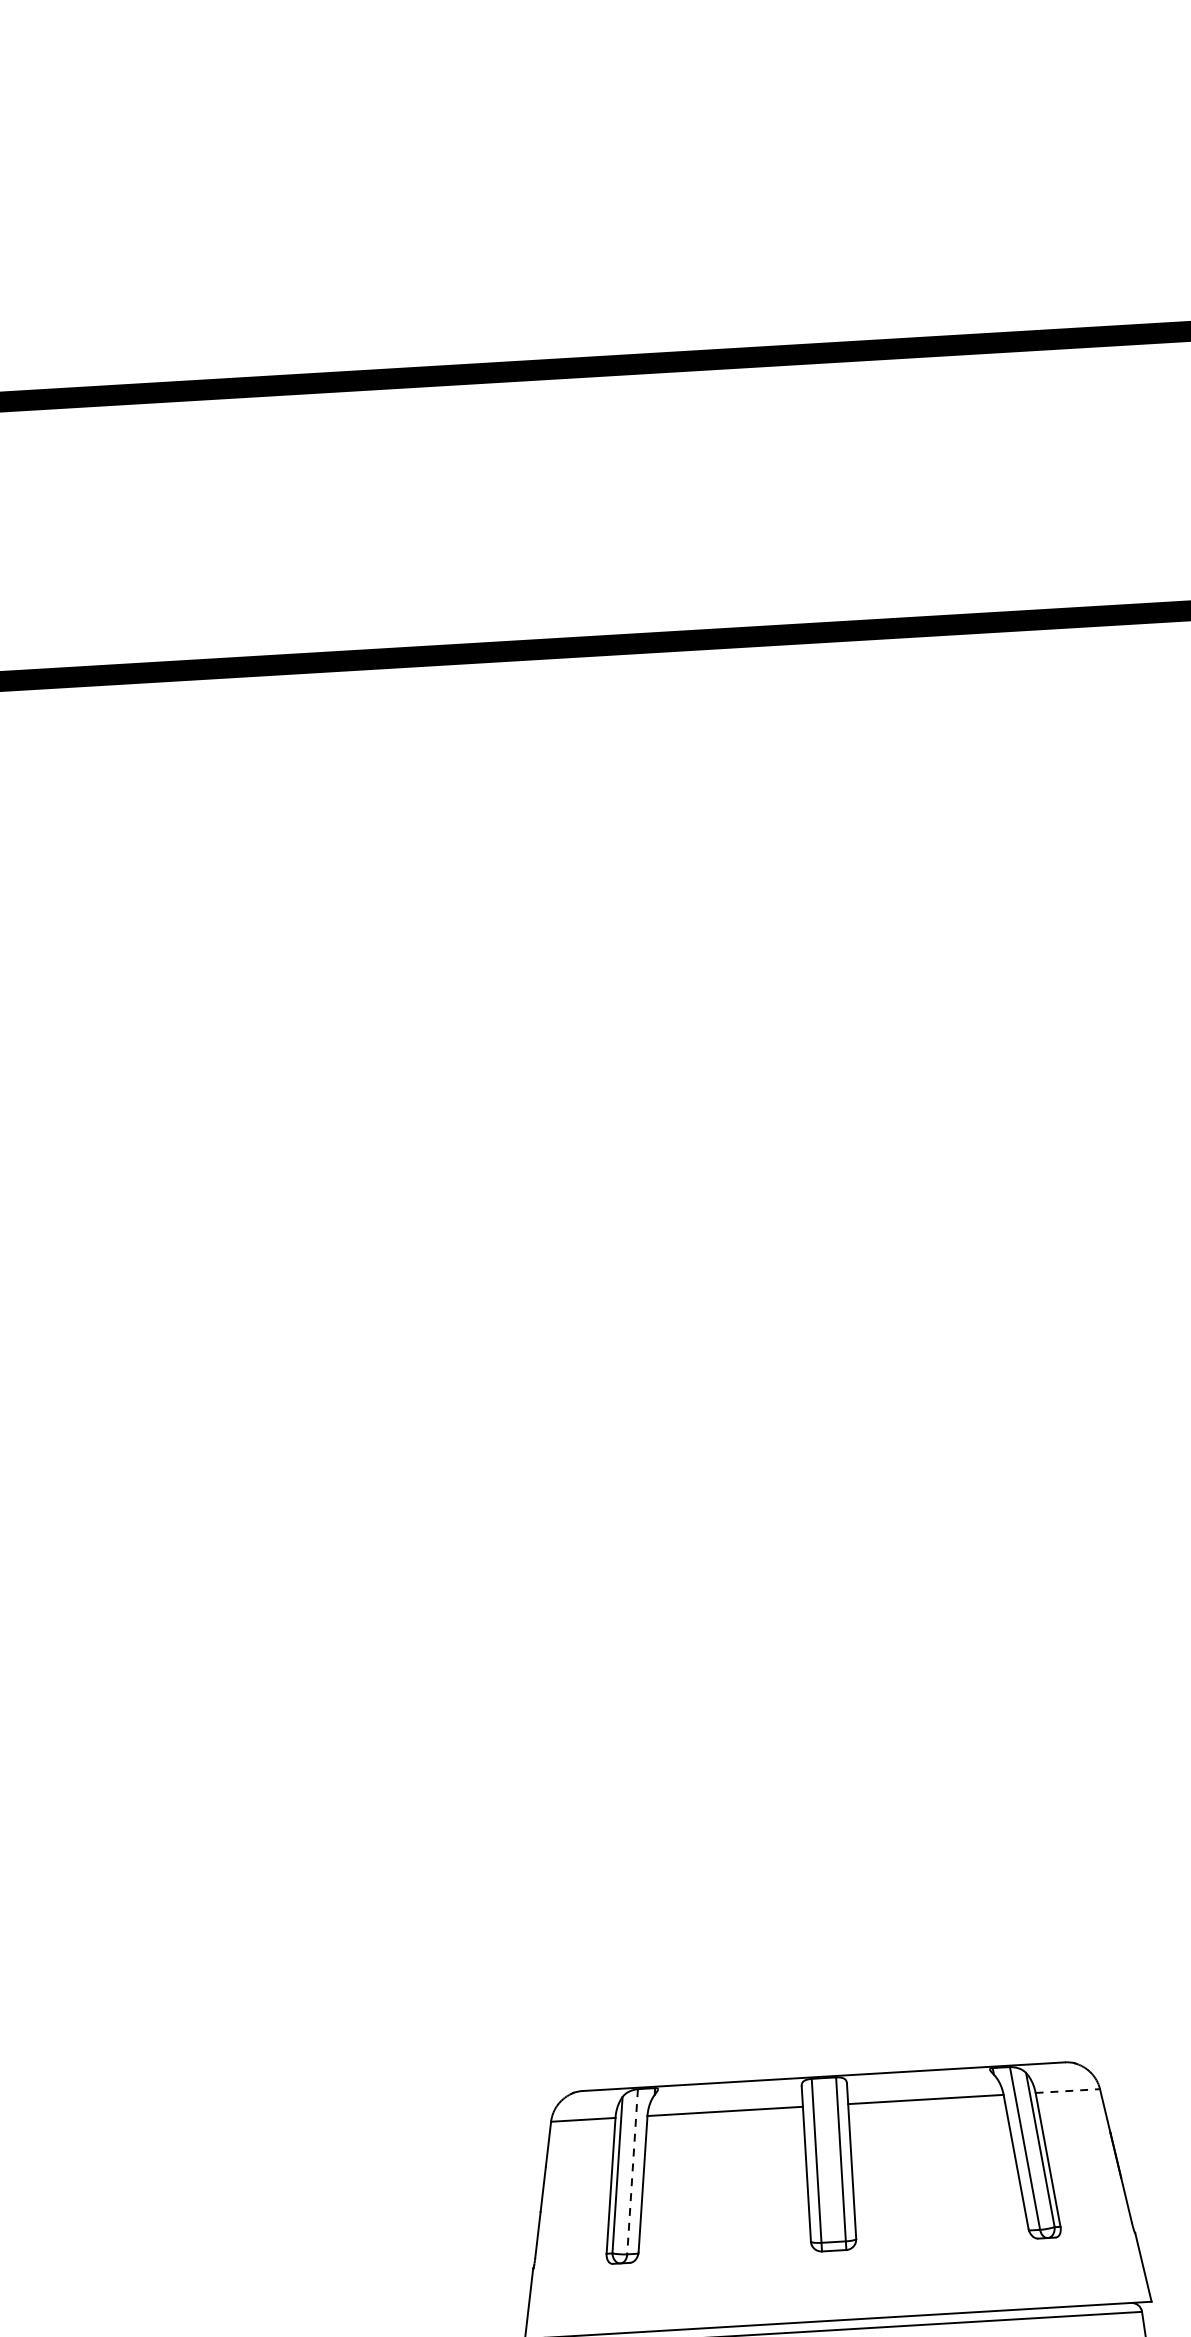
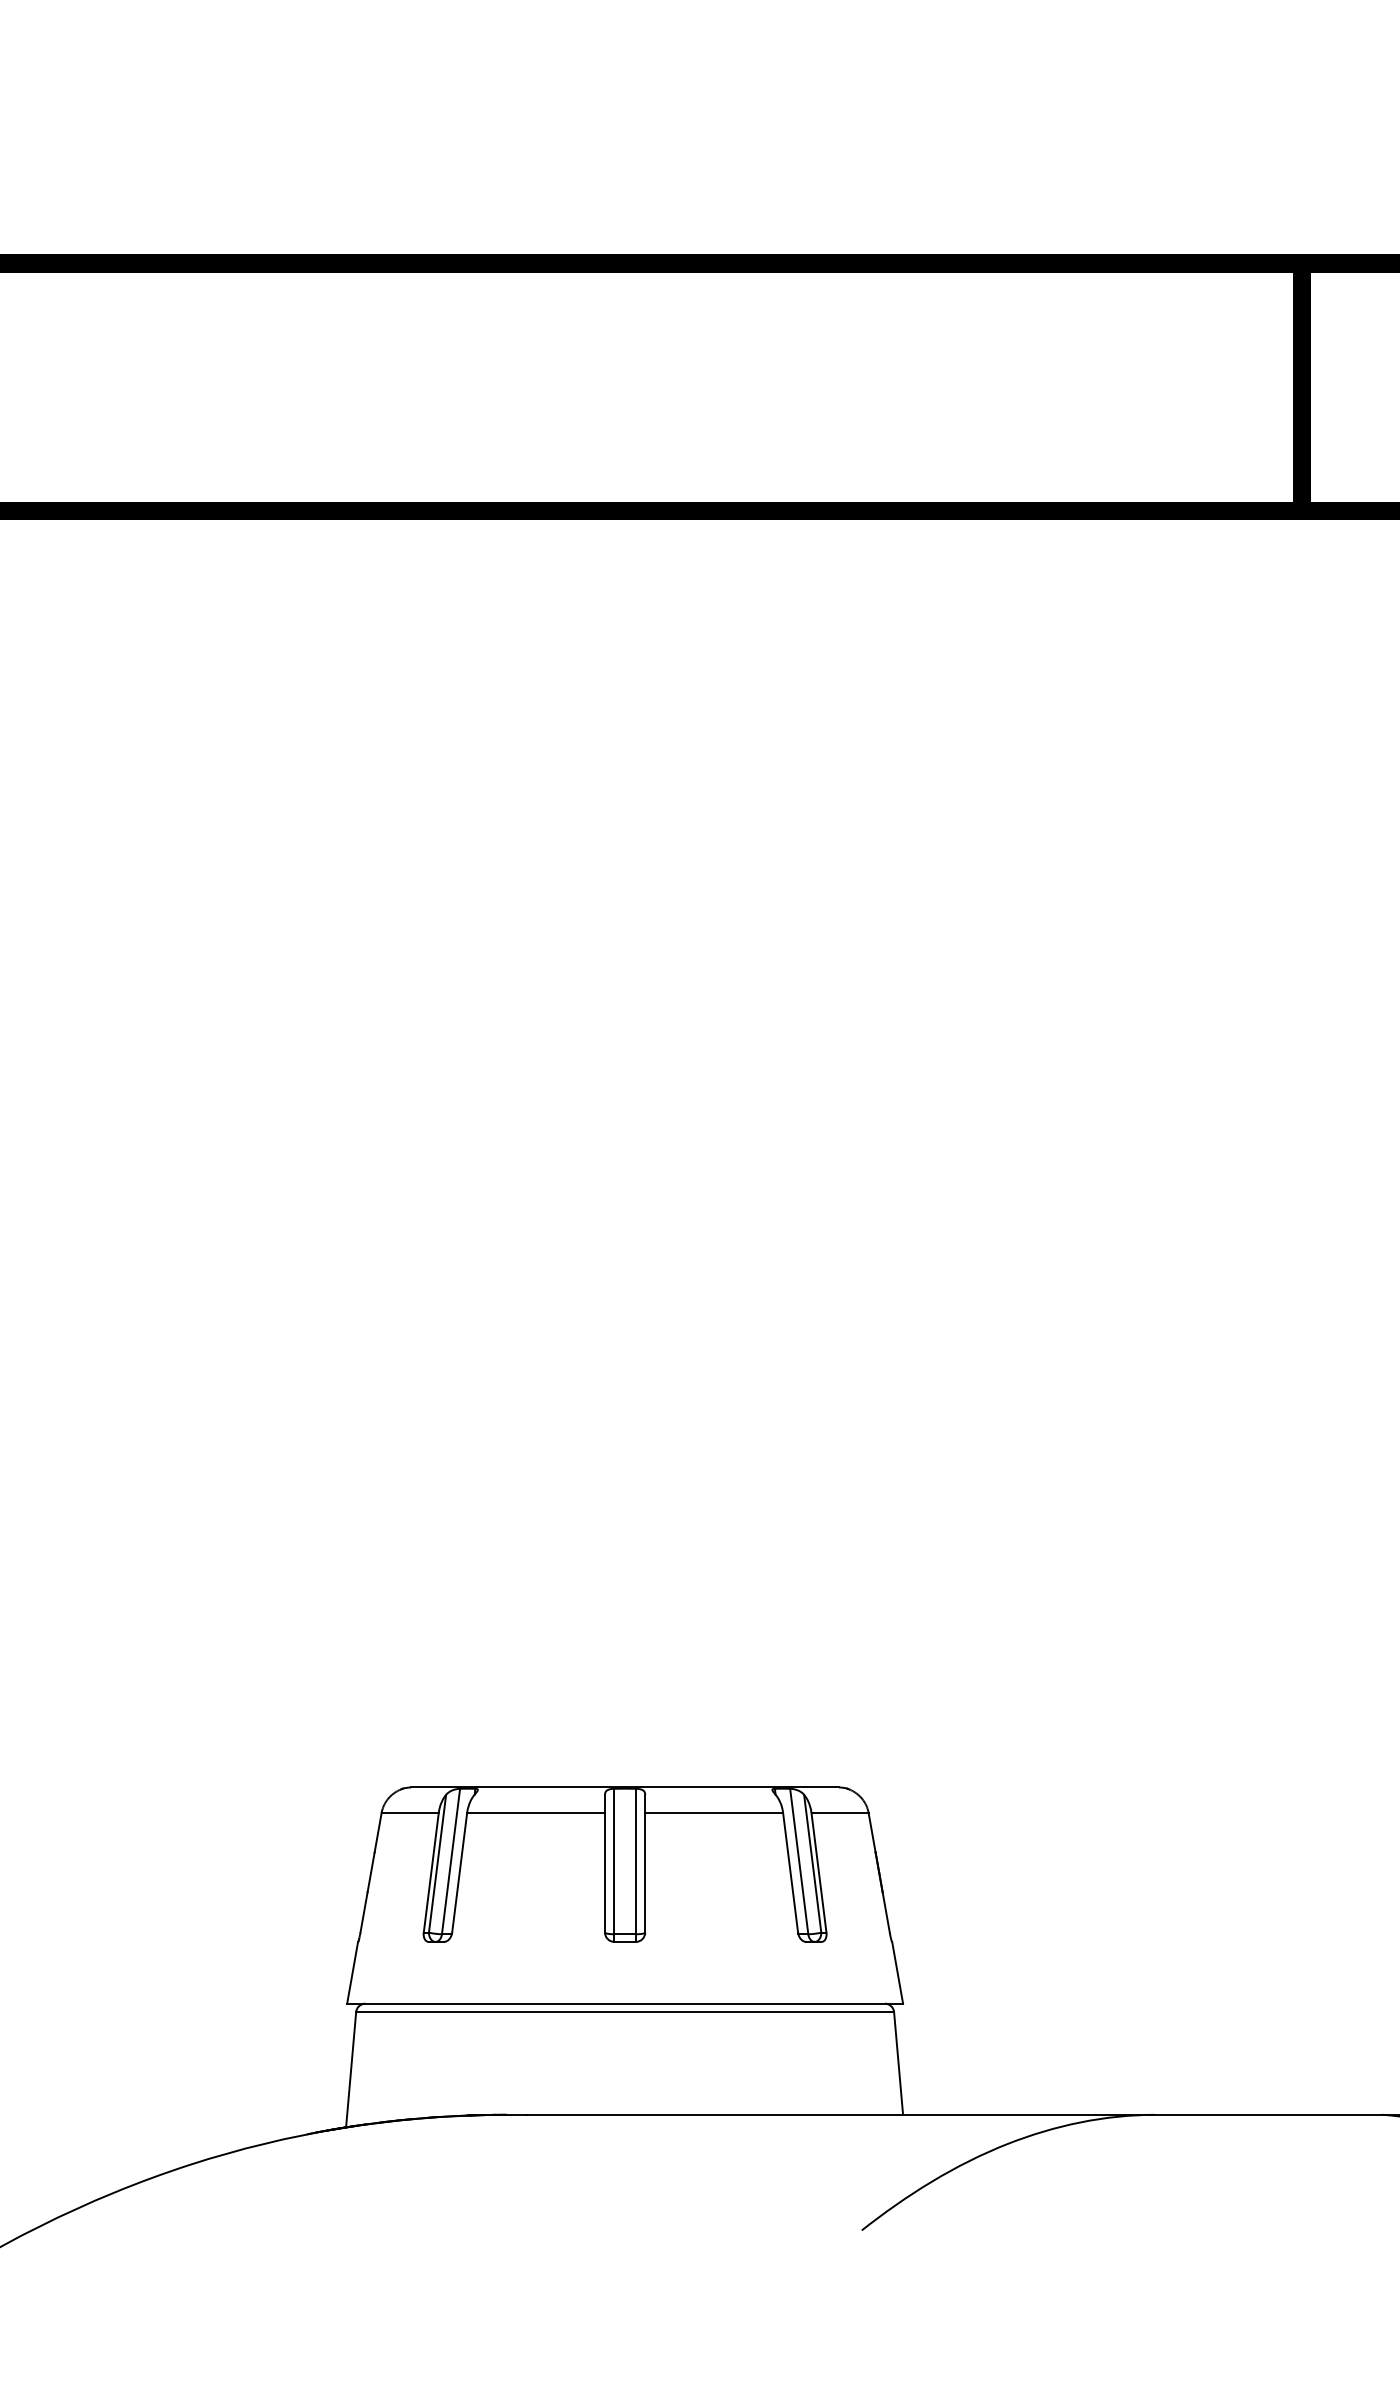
line: (1068, 2091) -> (840, 1813), dashed -> solid
line: (632, 2172) -> (450, 1862), dashed -> solid

